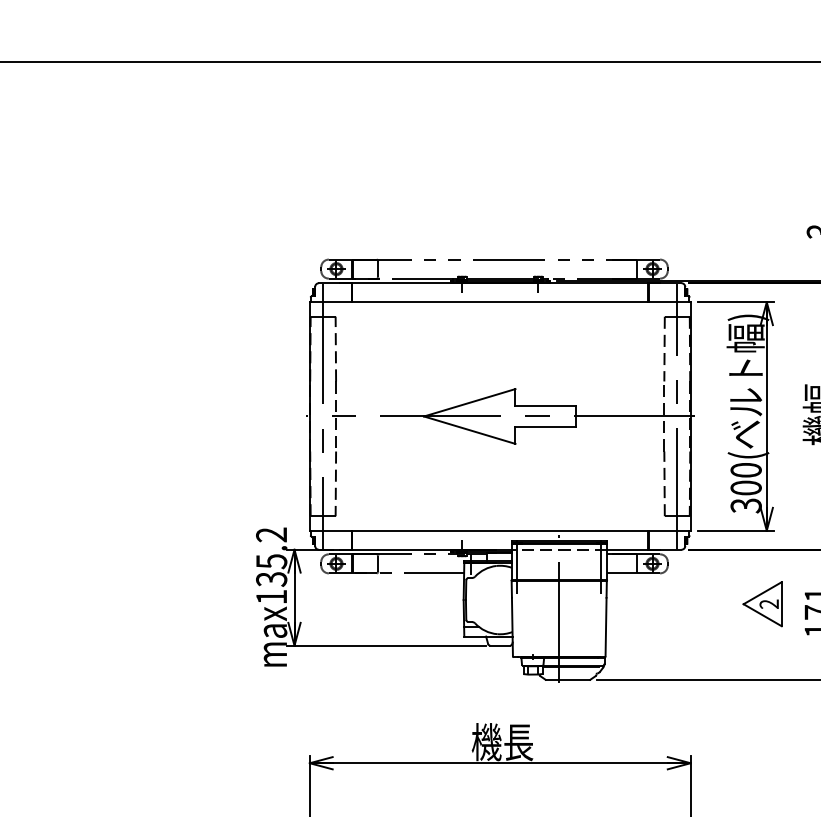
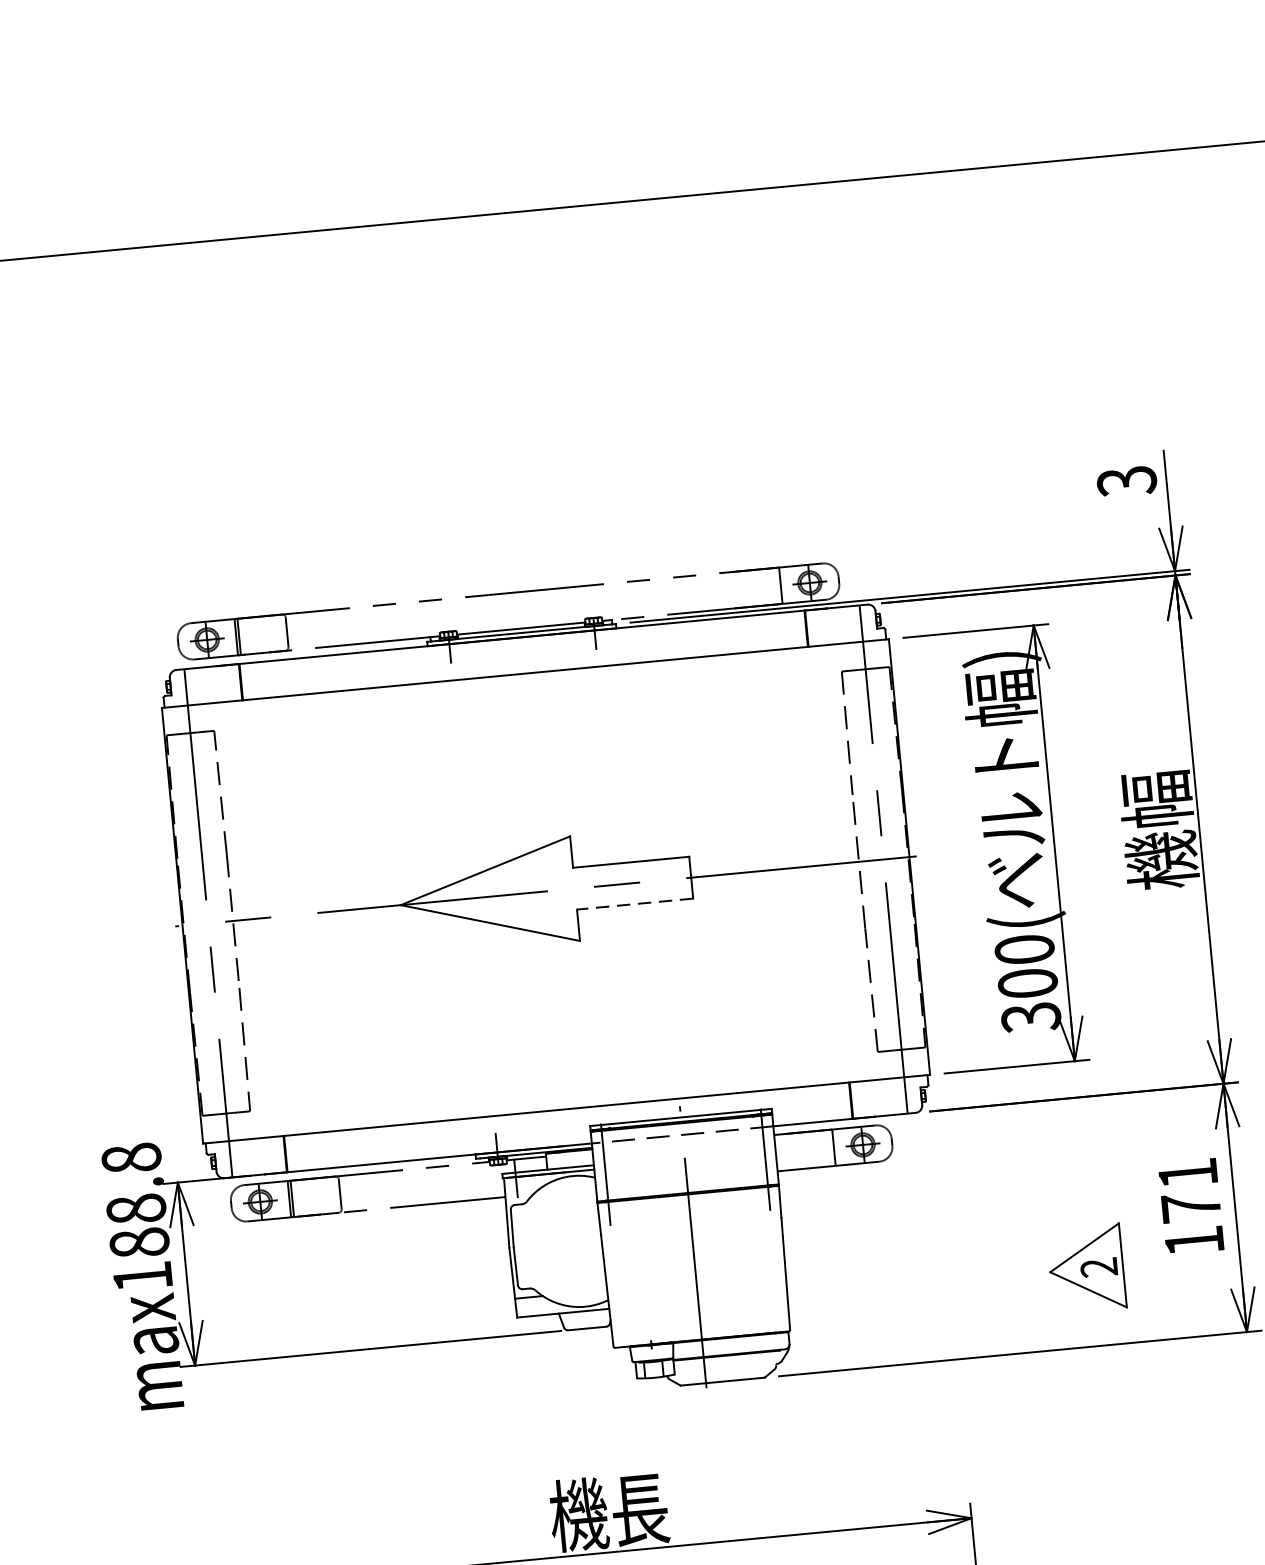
line: (545, 427) -> (634, 904), solid -> dashed
text: (271, 556) -> (135, 1199), max135.2 -> max188.8
part: (762, 604) -> (1086, 1269), moved

